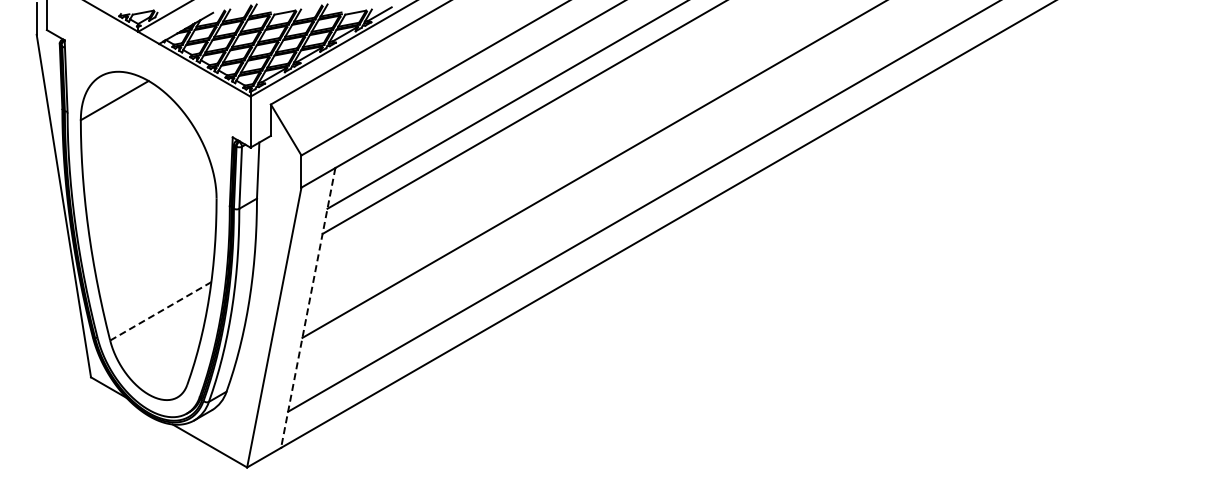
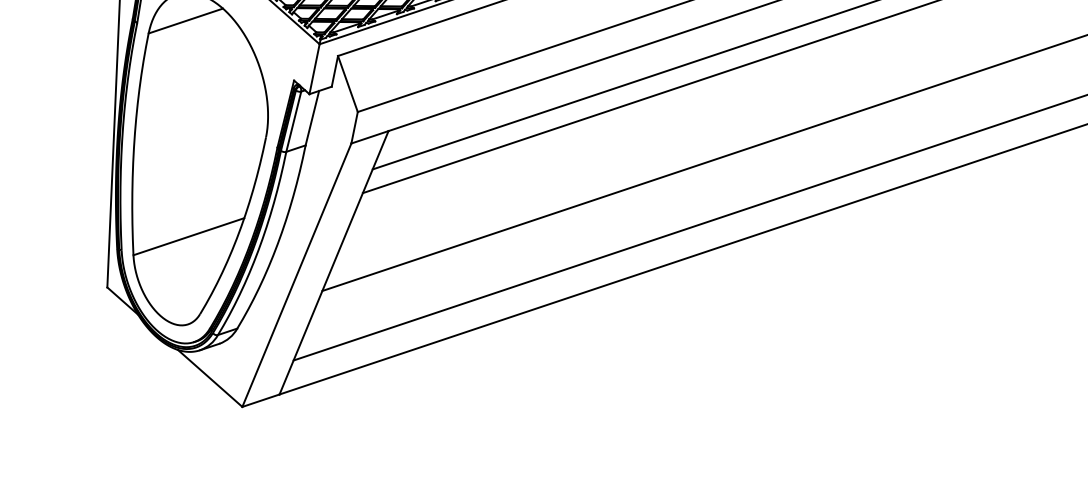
line: (308, 307) -> (334, 262), dashed -> solid
line: (161, 311) -> (189, 237), dashed -> solid

